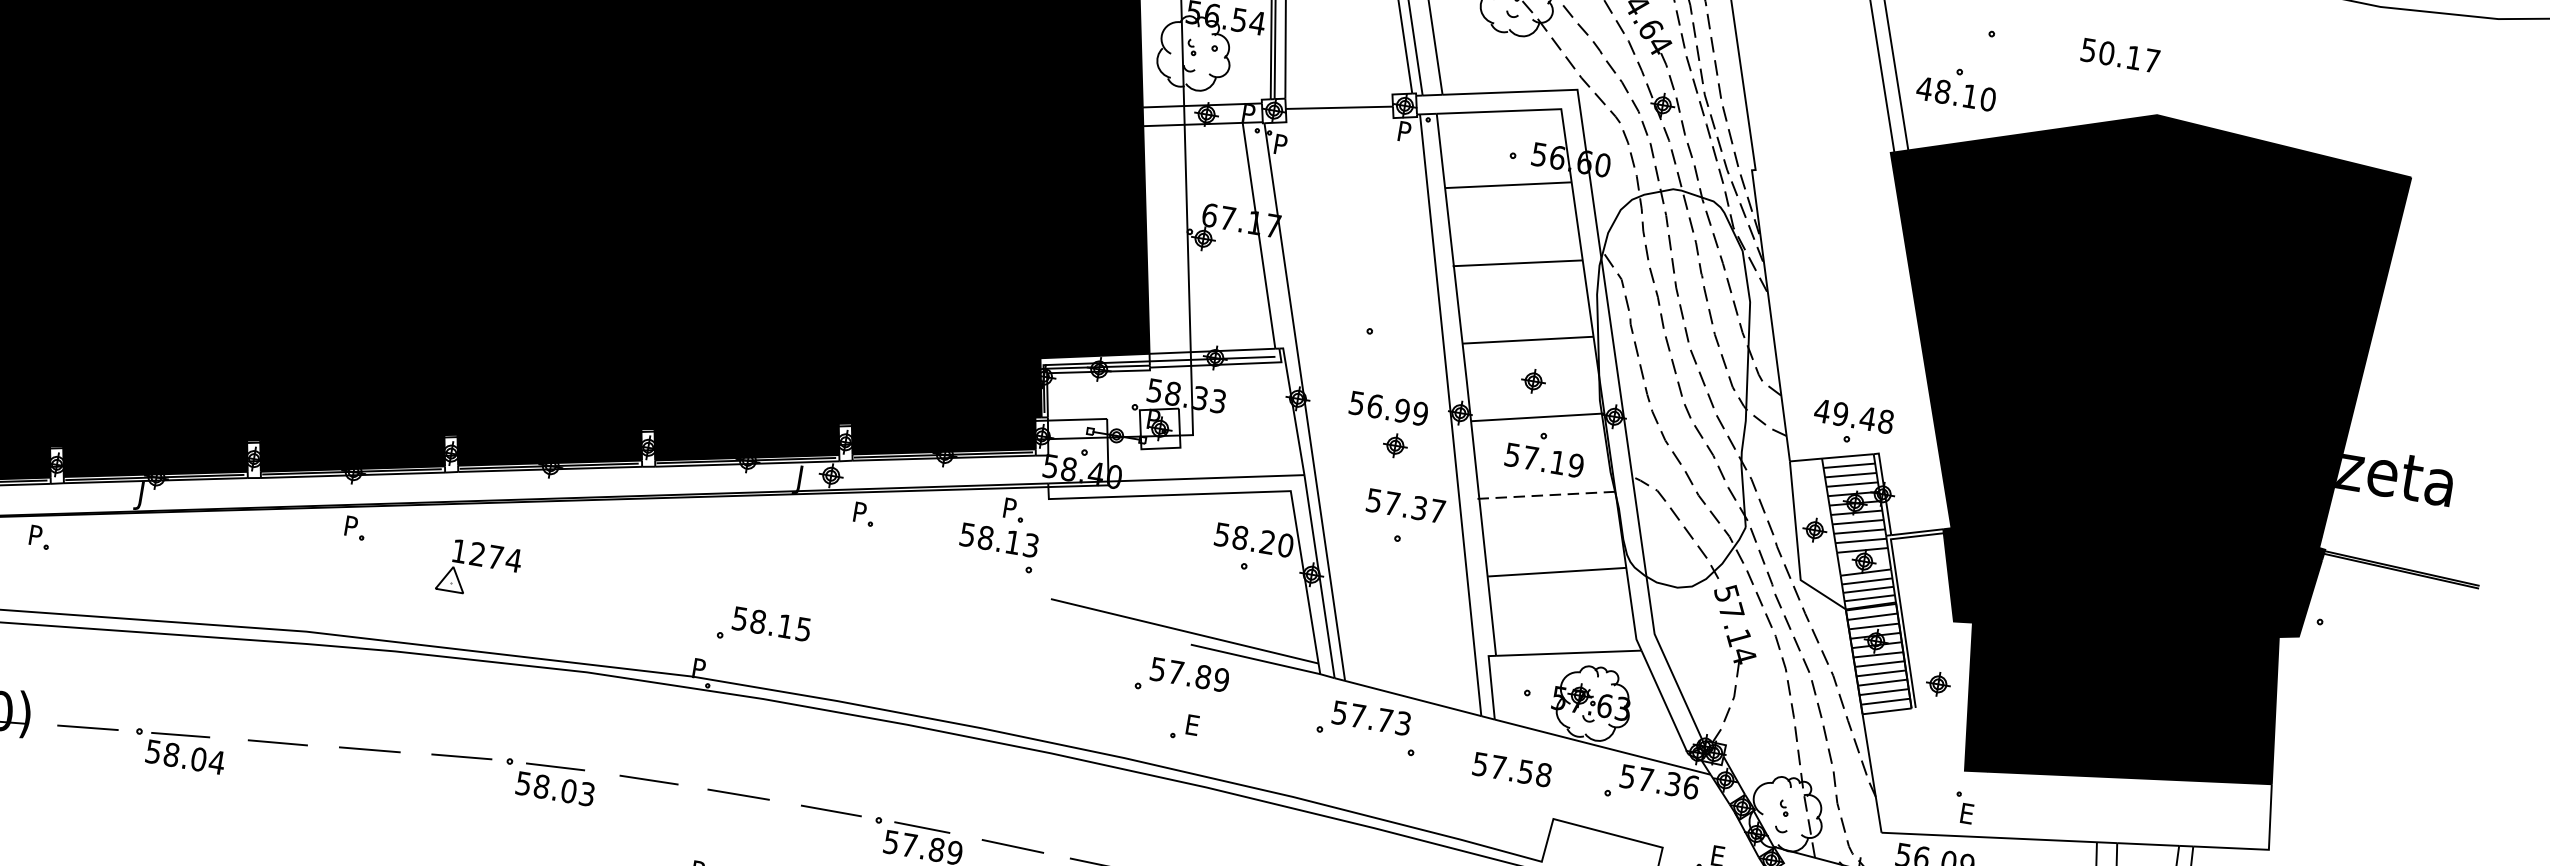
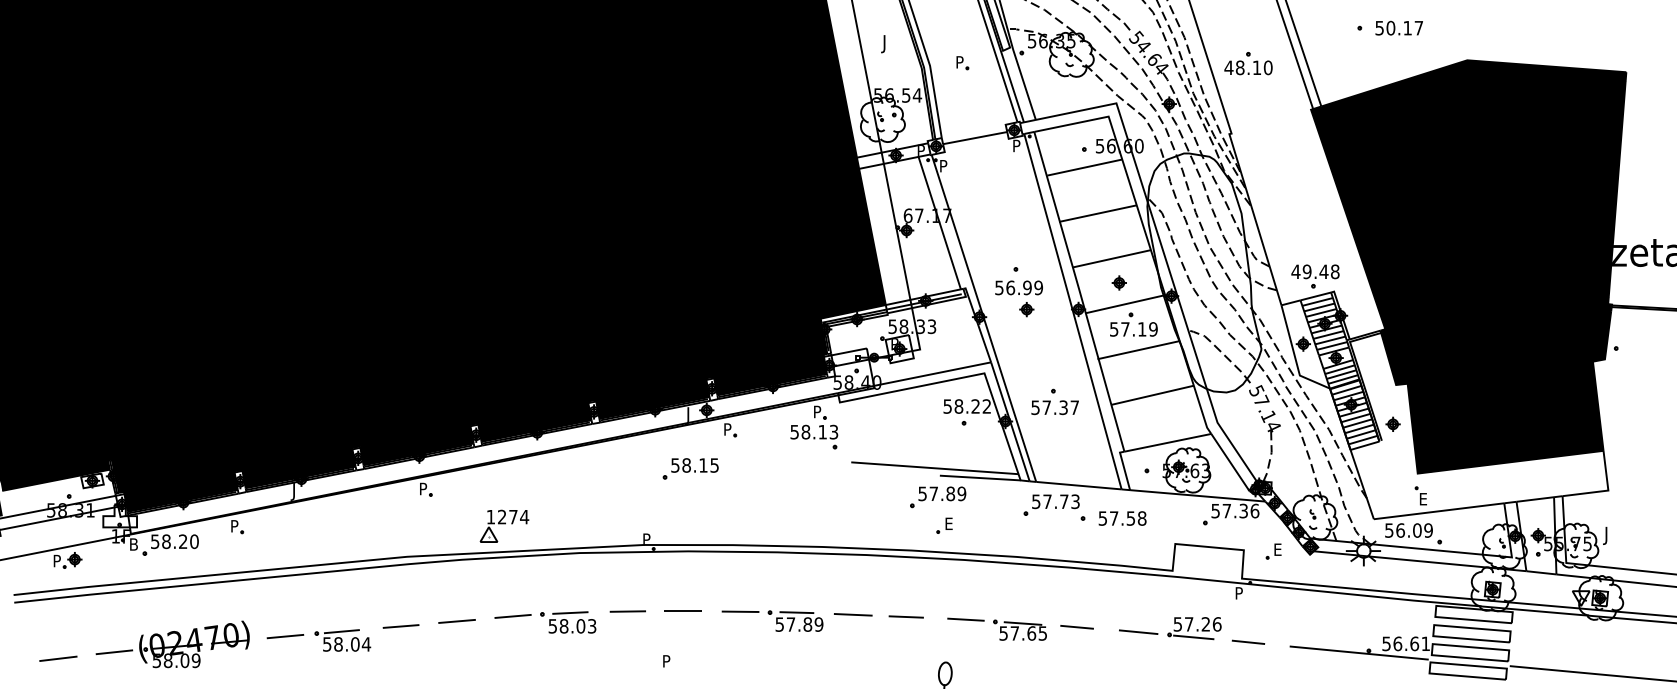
text: (2119, 54) -> (1398, 27), moved
part: (1957, 87) -> (1248, 63), moved
part: (1384, 425) -> (1018, 298), moved
line: (1547, 496) -> (1139, 350), dashed -> solid
text: (1404, 505) -> (1054, 407), moved
text: (1285, 545) -> (986, 406), 58.20 -> 58.22
part: (479, 568) -> (504, 525), moved
part: (763, 627) -> (690, 468), moved
text: (1512, 769) -> (1122, 518), moved

